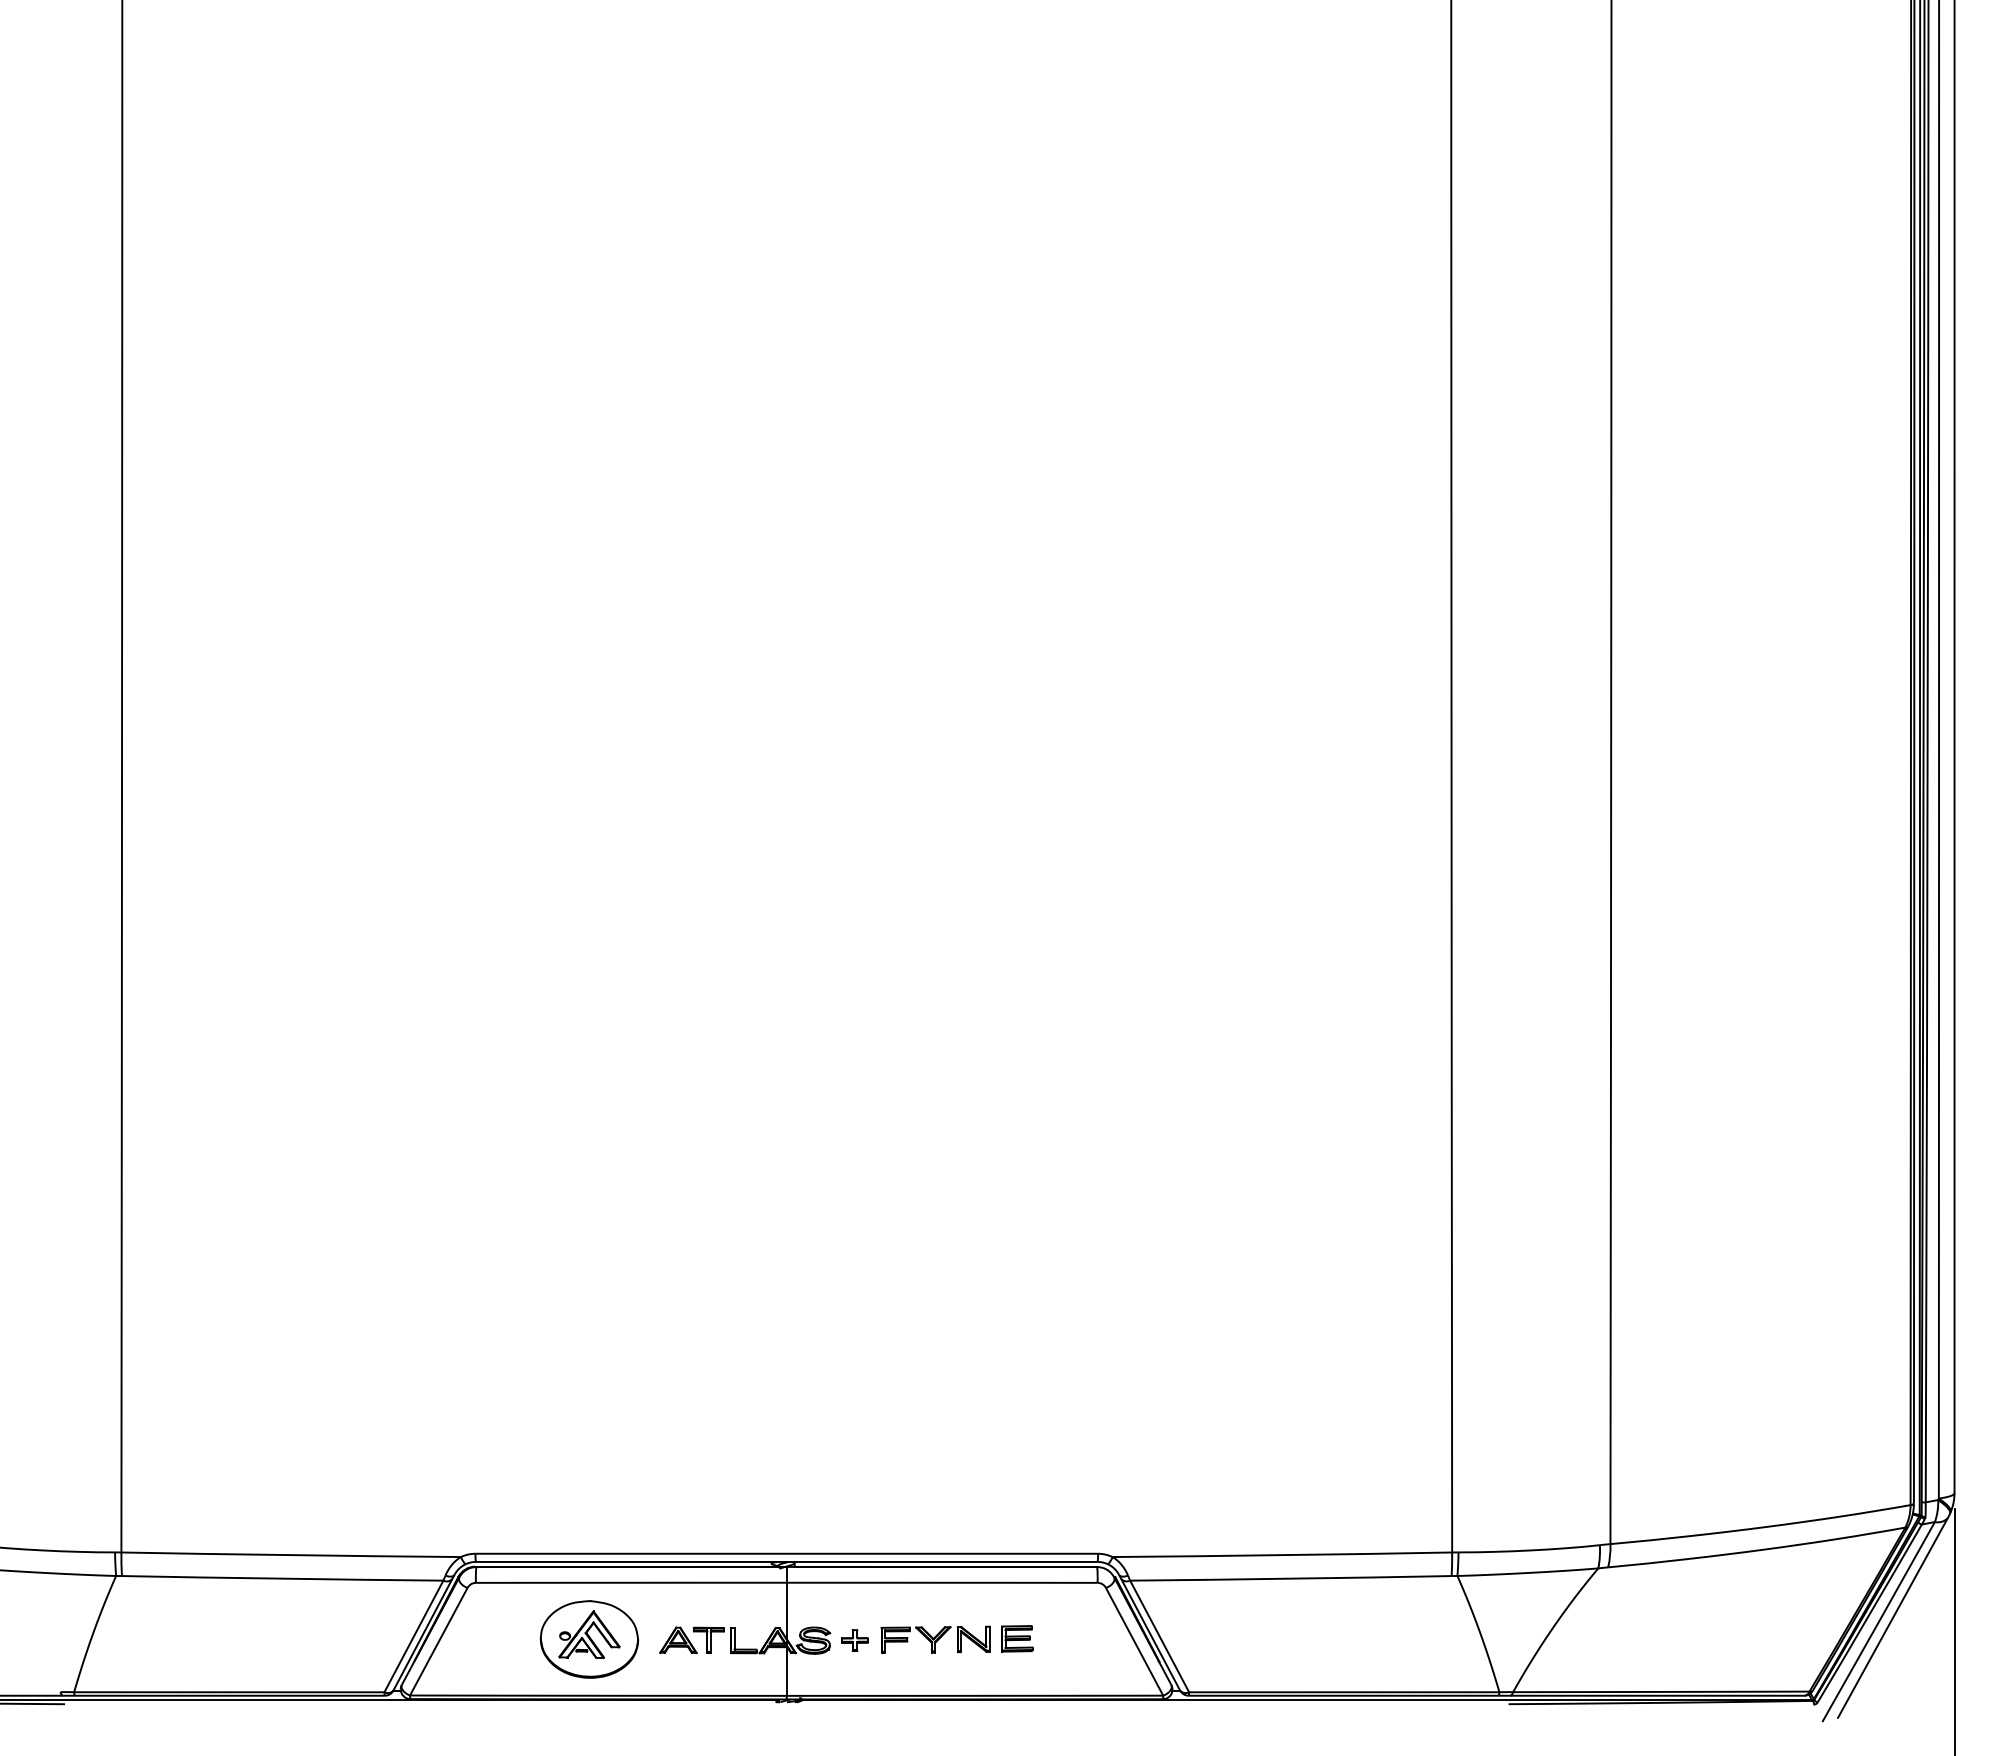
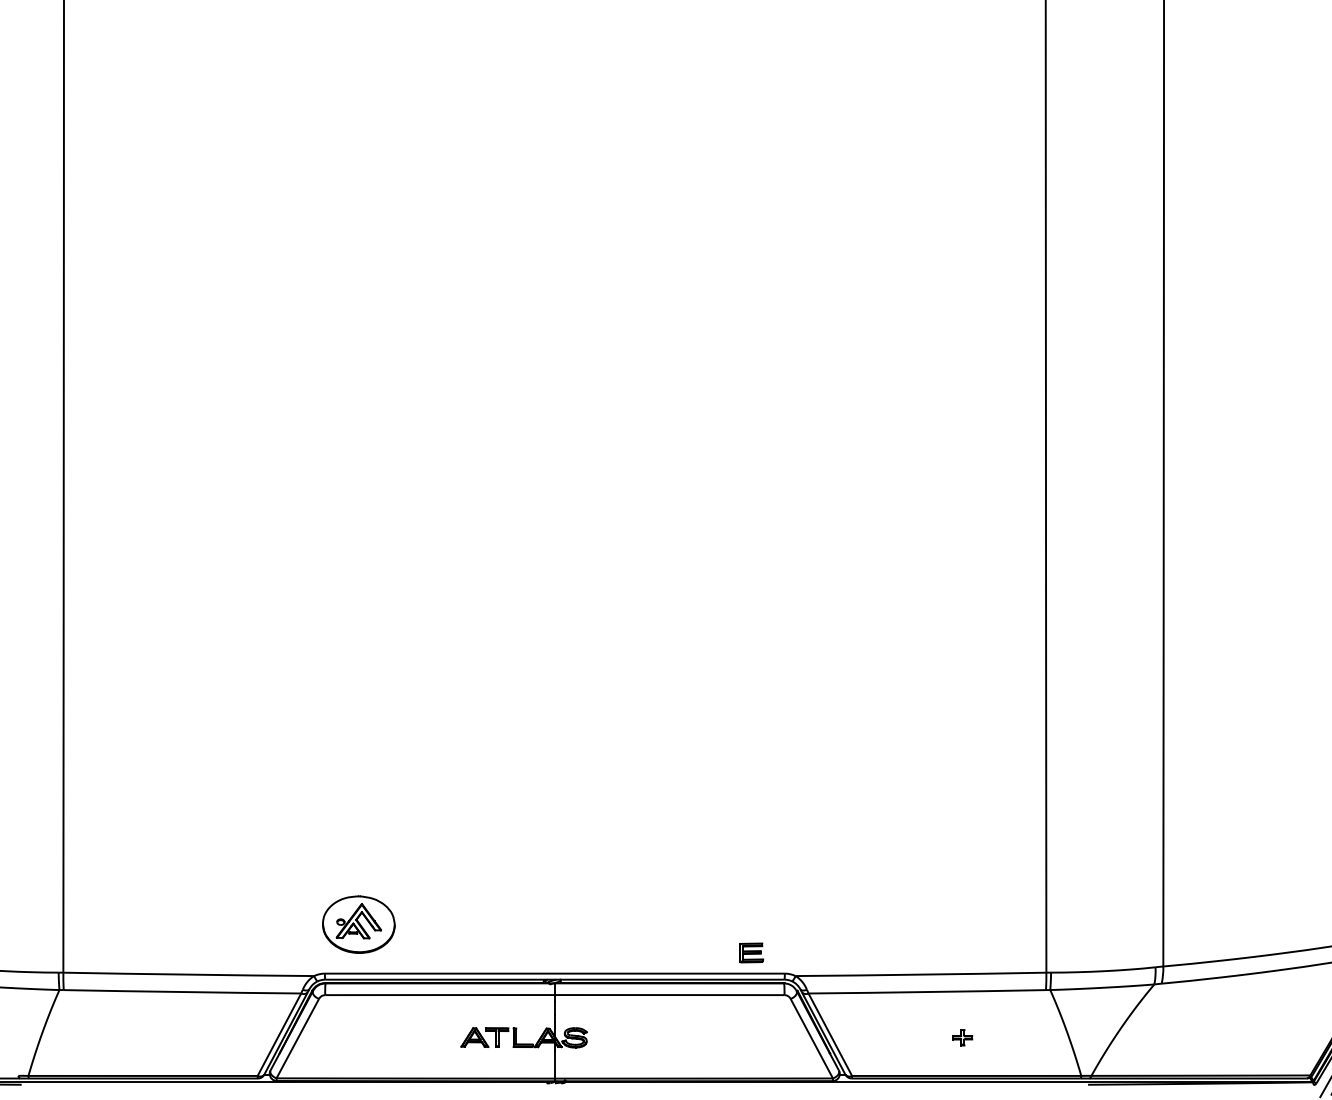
part: (1017, 1638) -> (751, 952), moved
part: (589, 1639) -> (358, 924), moved
part: (935, 1639) -> (664, 1036), removed
part: (854, 1640) -> (962, 1037), moved

